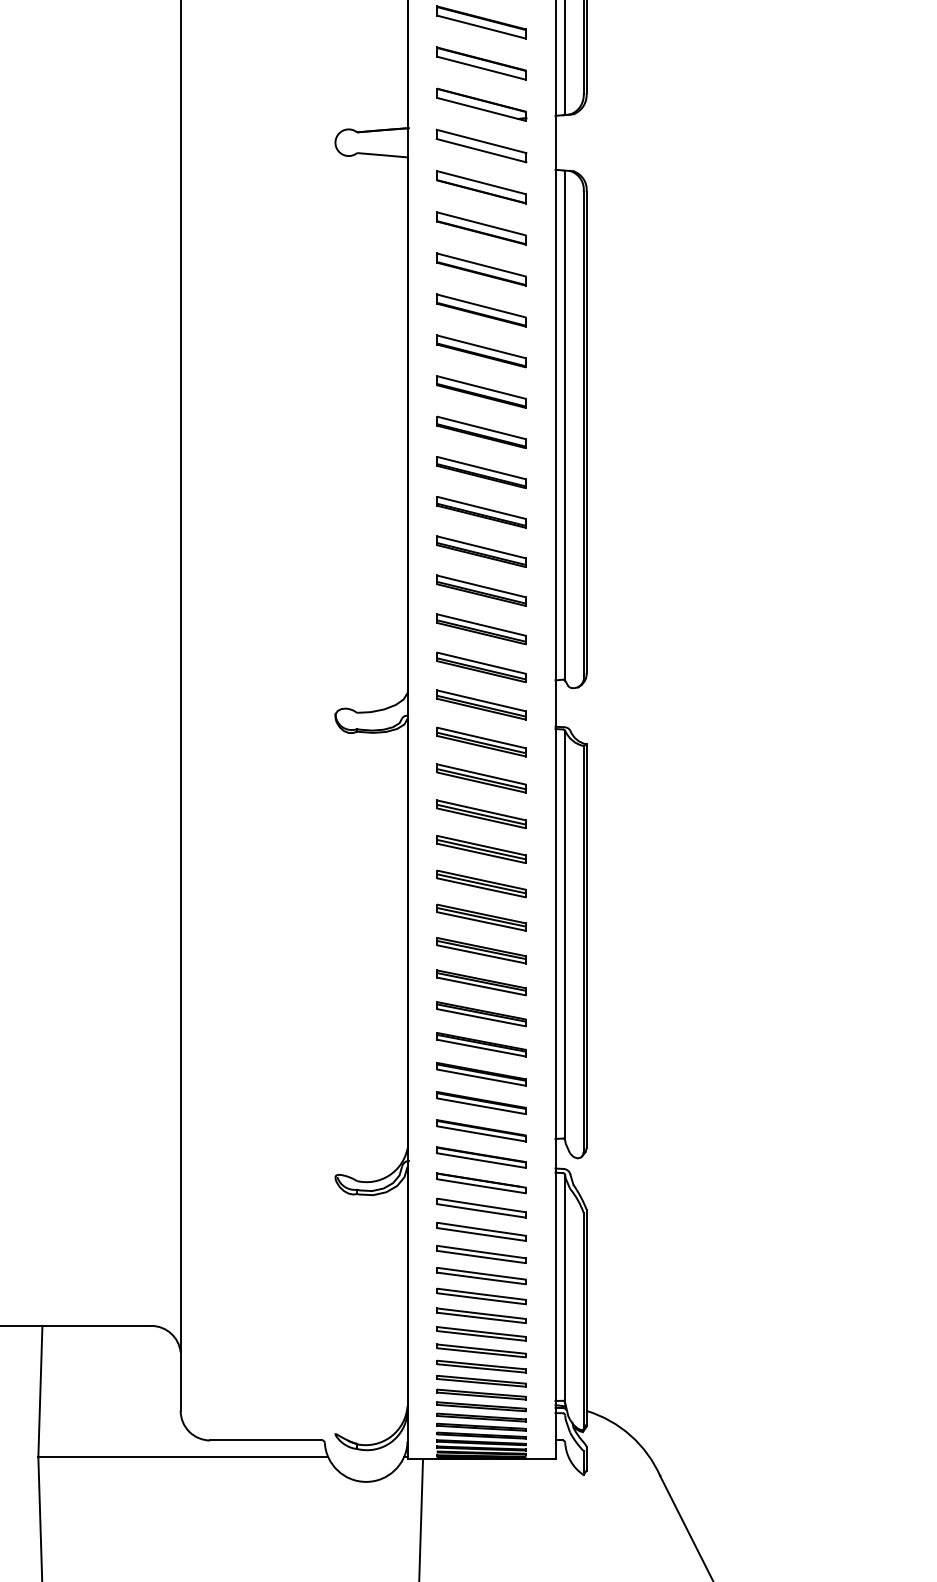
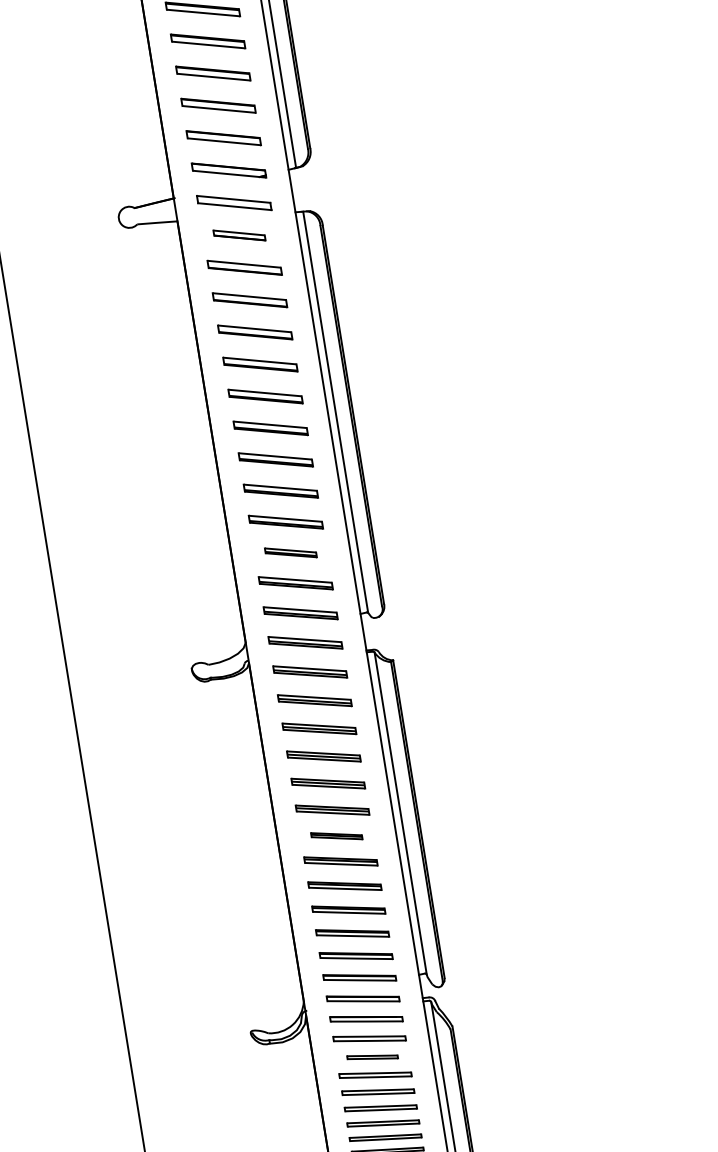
part: (481, 187) -> (239, 235), size x0.7
part: (481, 590) -> (290, 552), size x0.7
part: (481, 950) -> (336, 835), size x0.7
part: (481, 1231) -> (372, 1057), size x0.7

